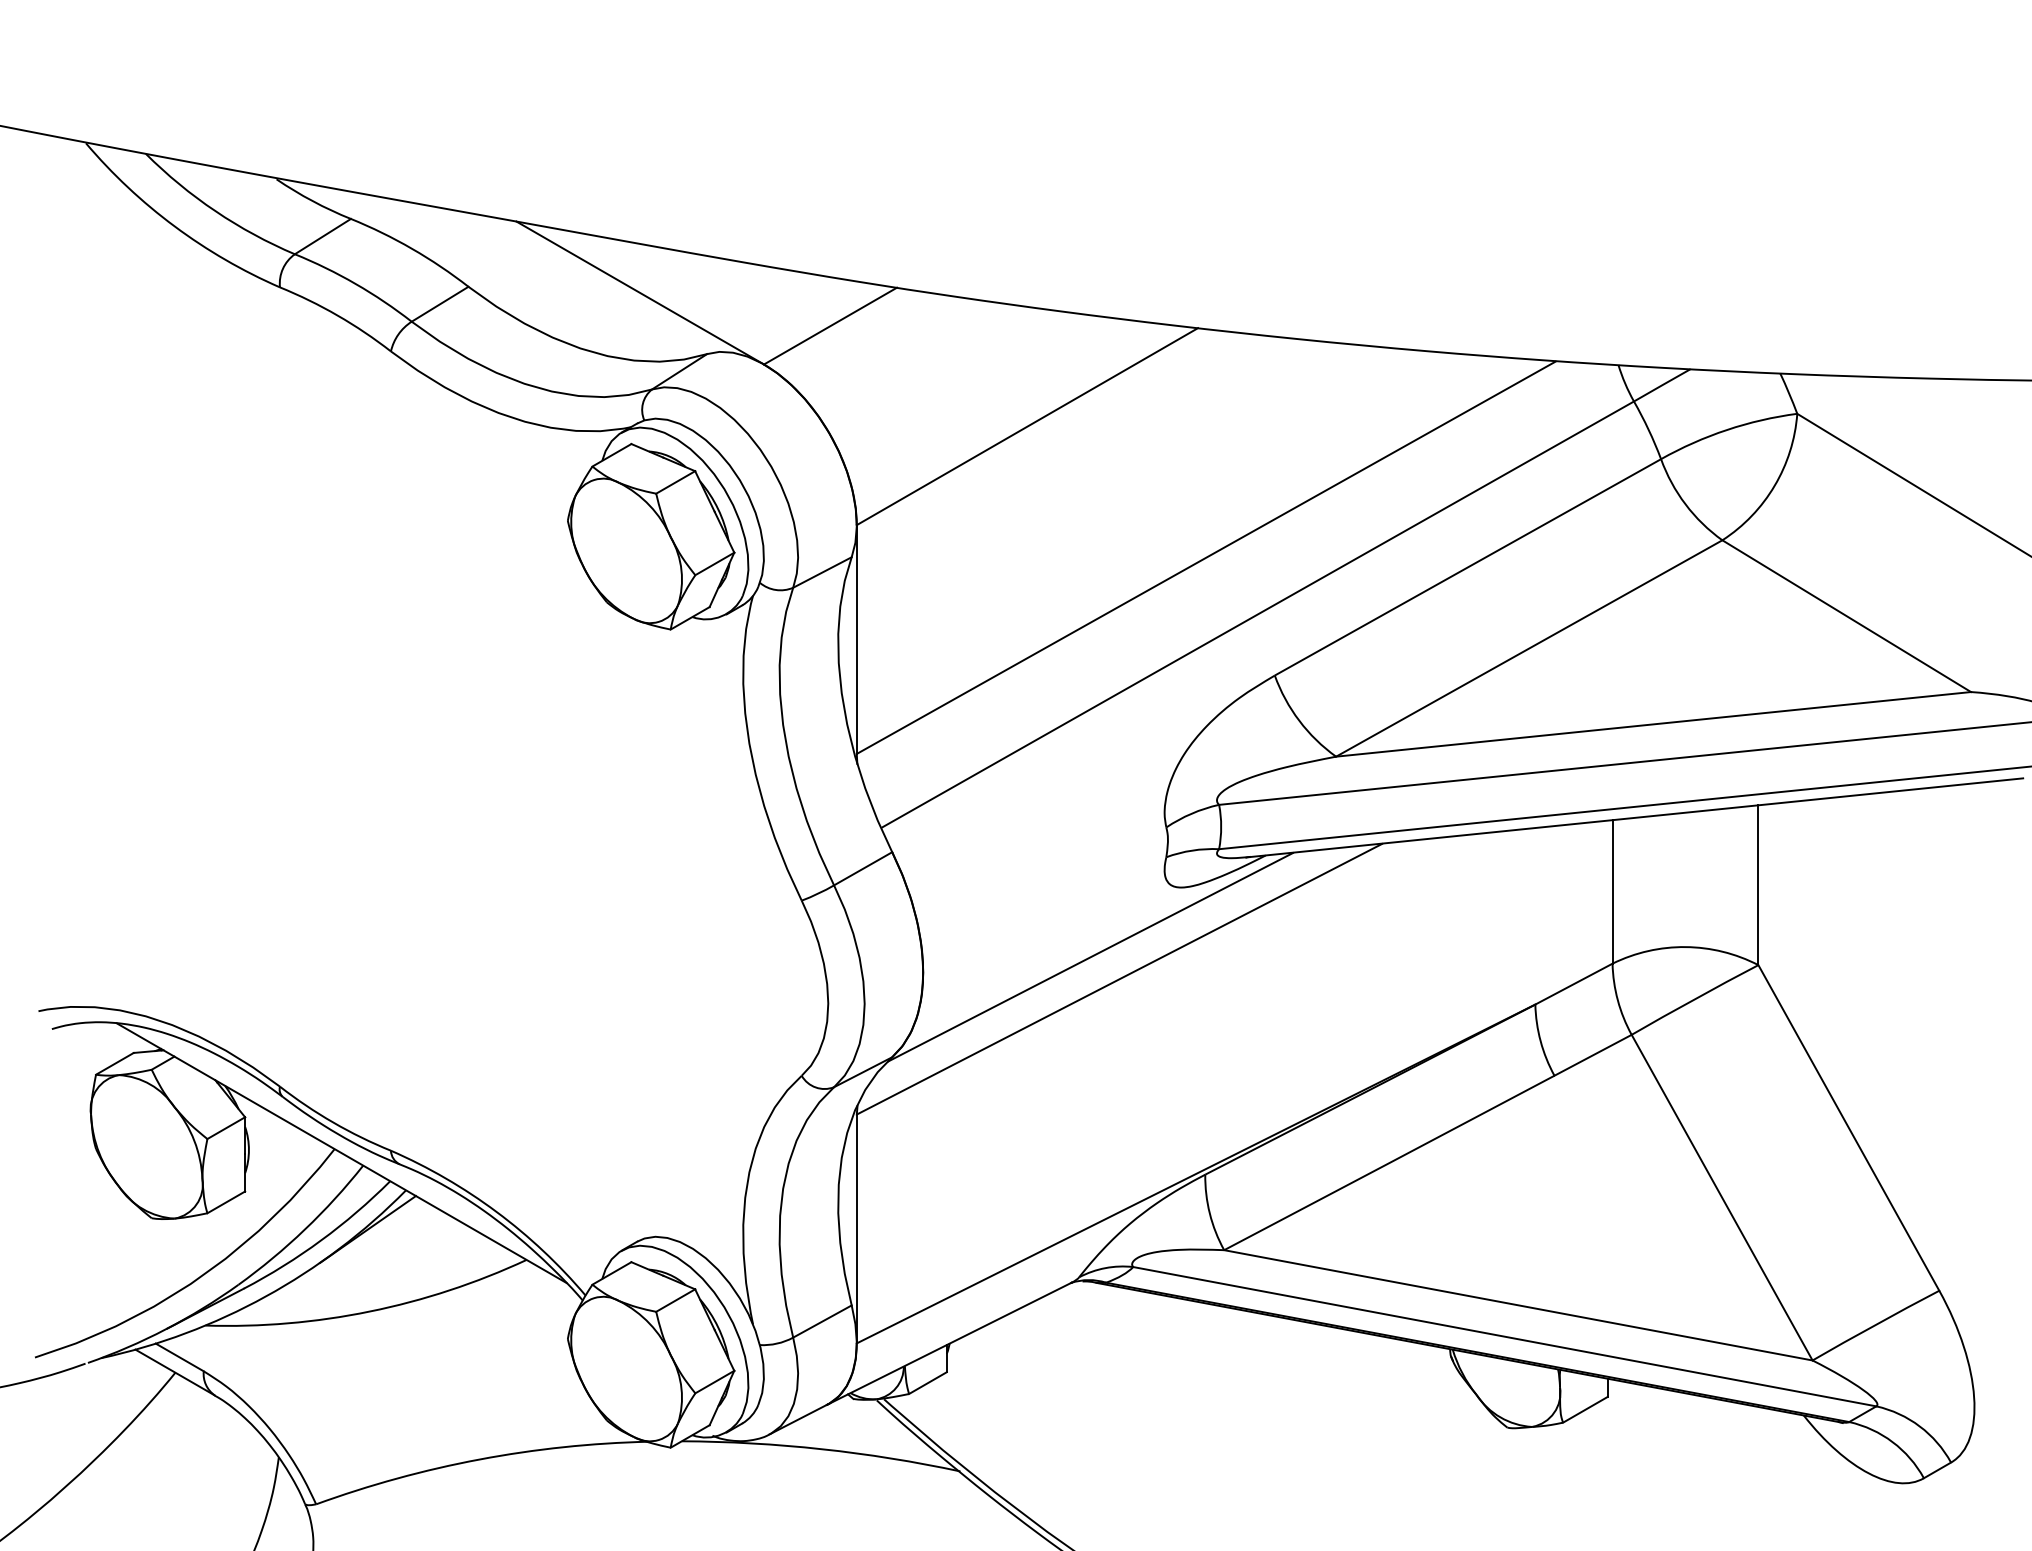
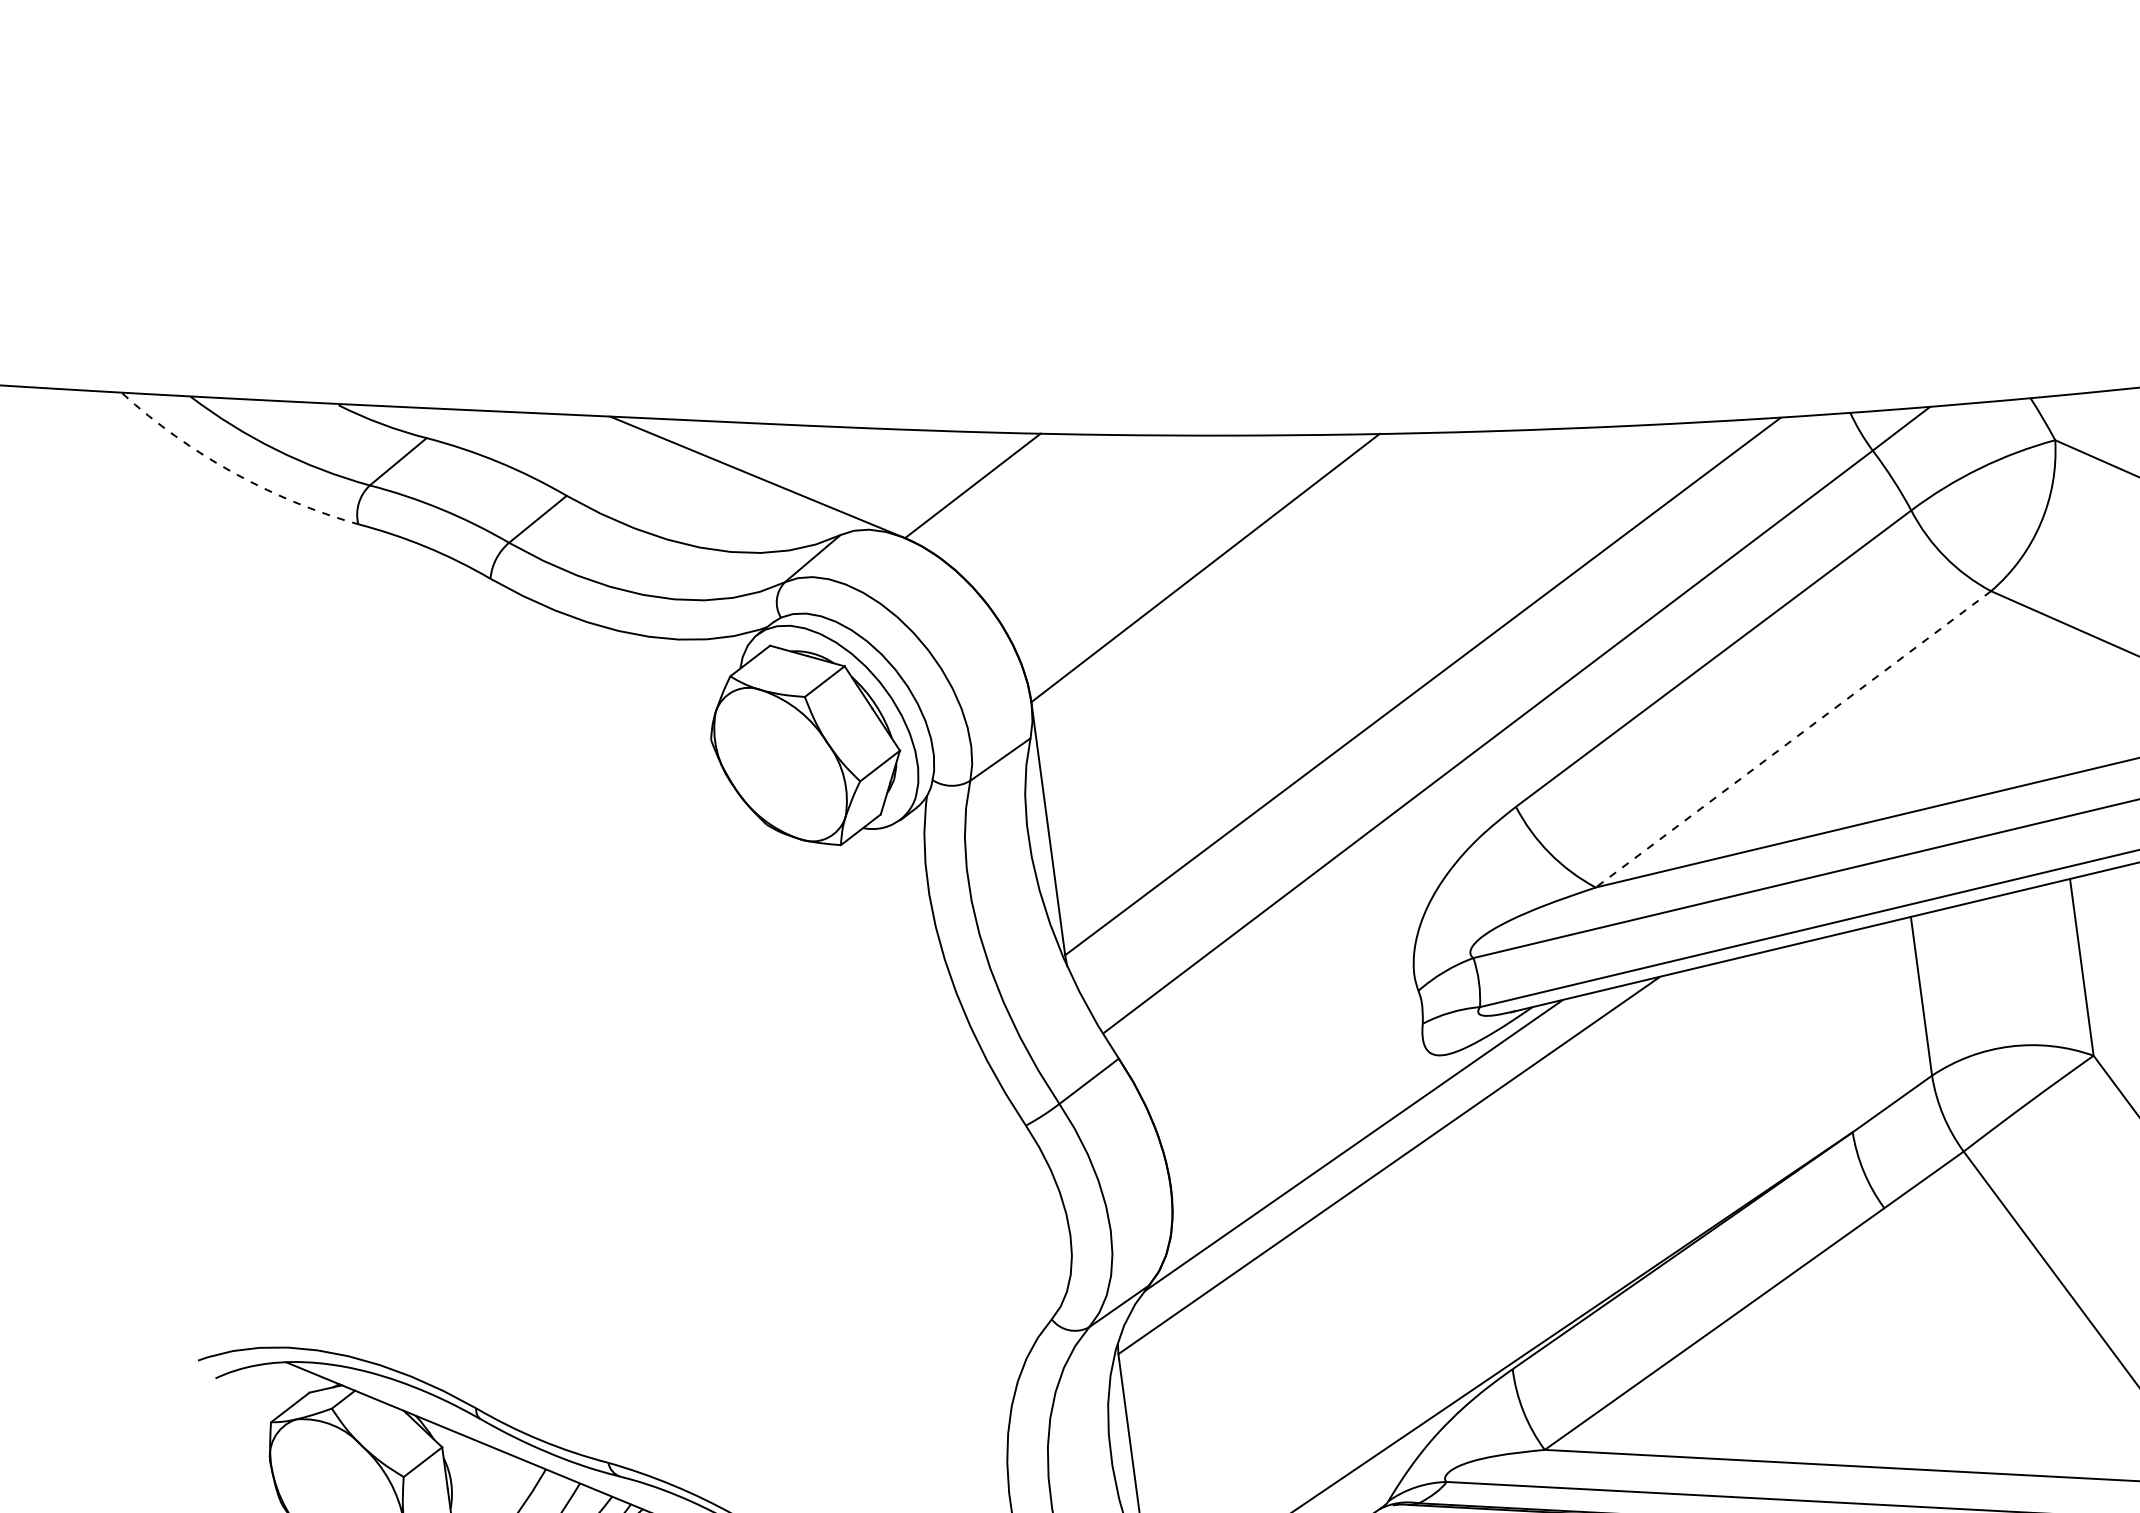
arc: (174, 226) -> (232, 472), solid -> dashed
line: (1528, 648) -> (1792, 739), solid -> dashed

